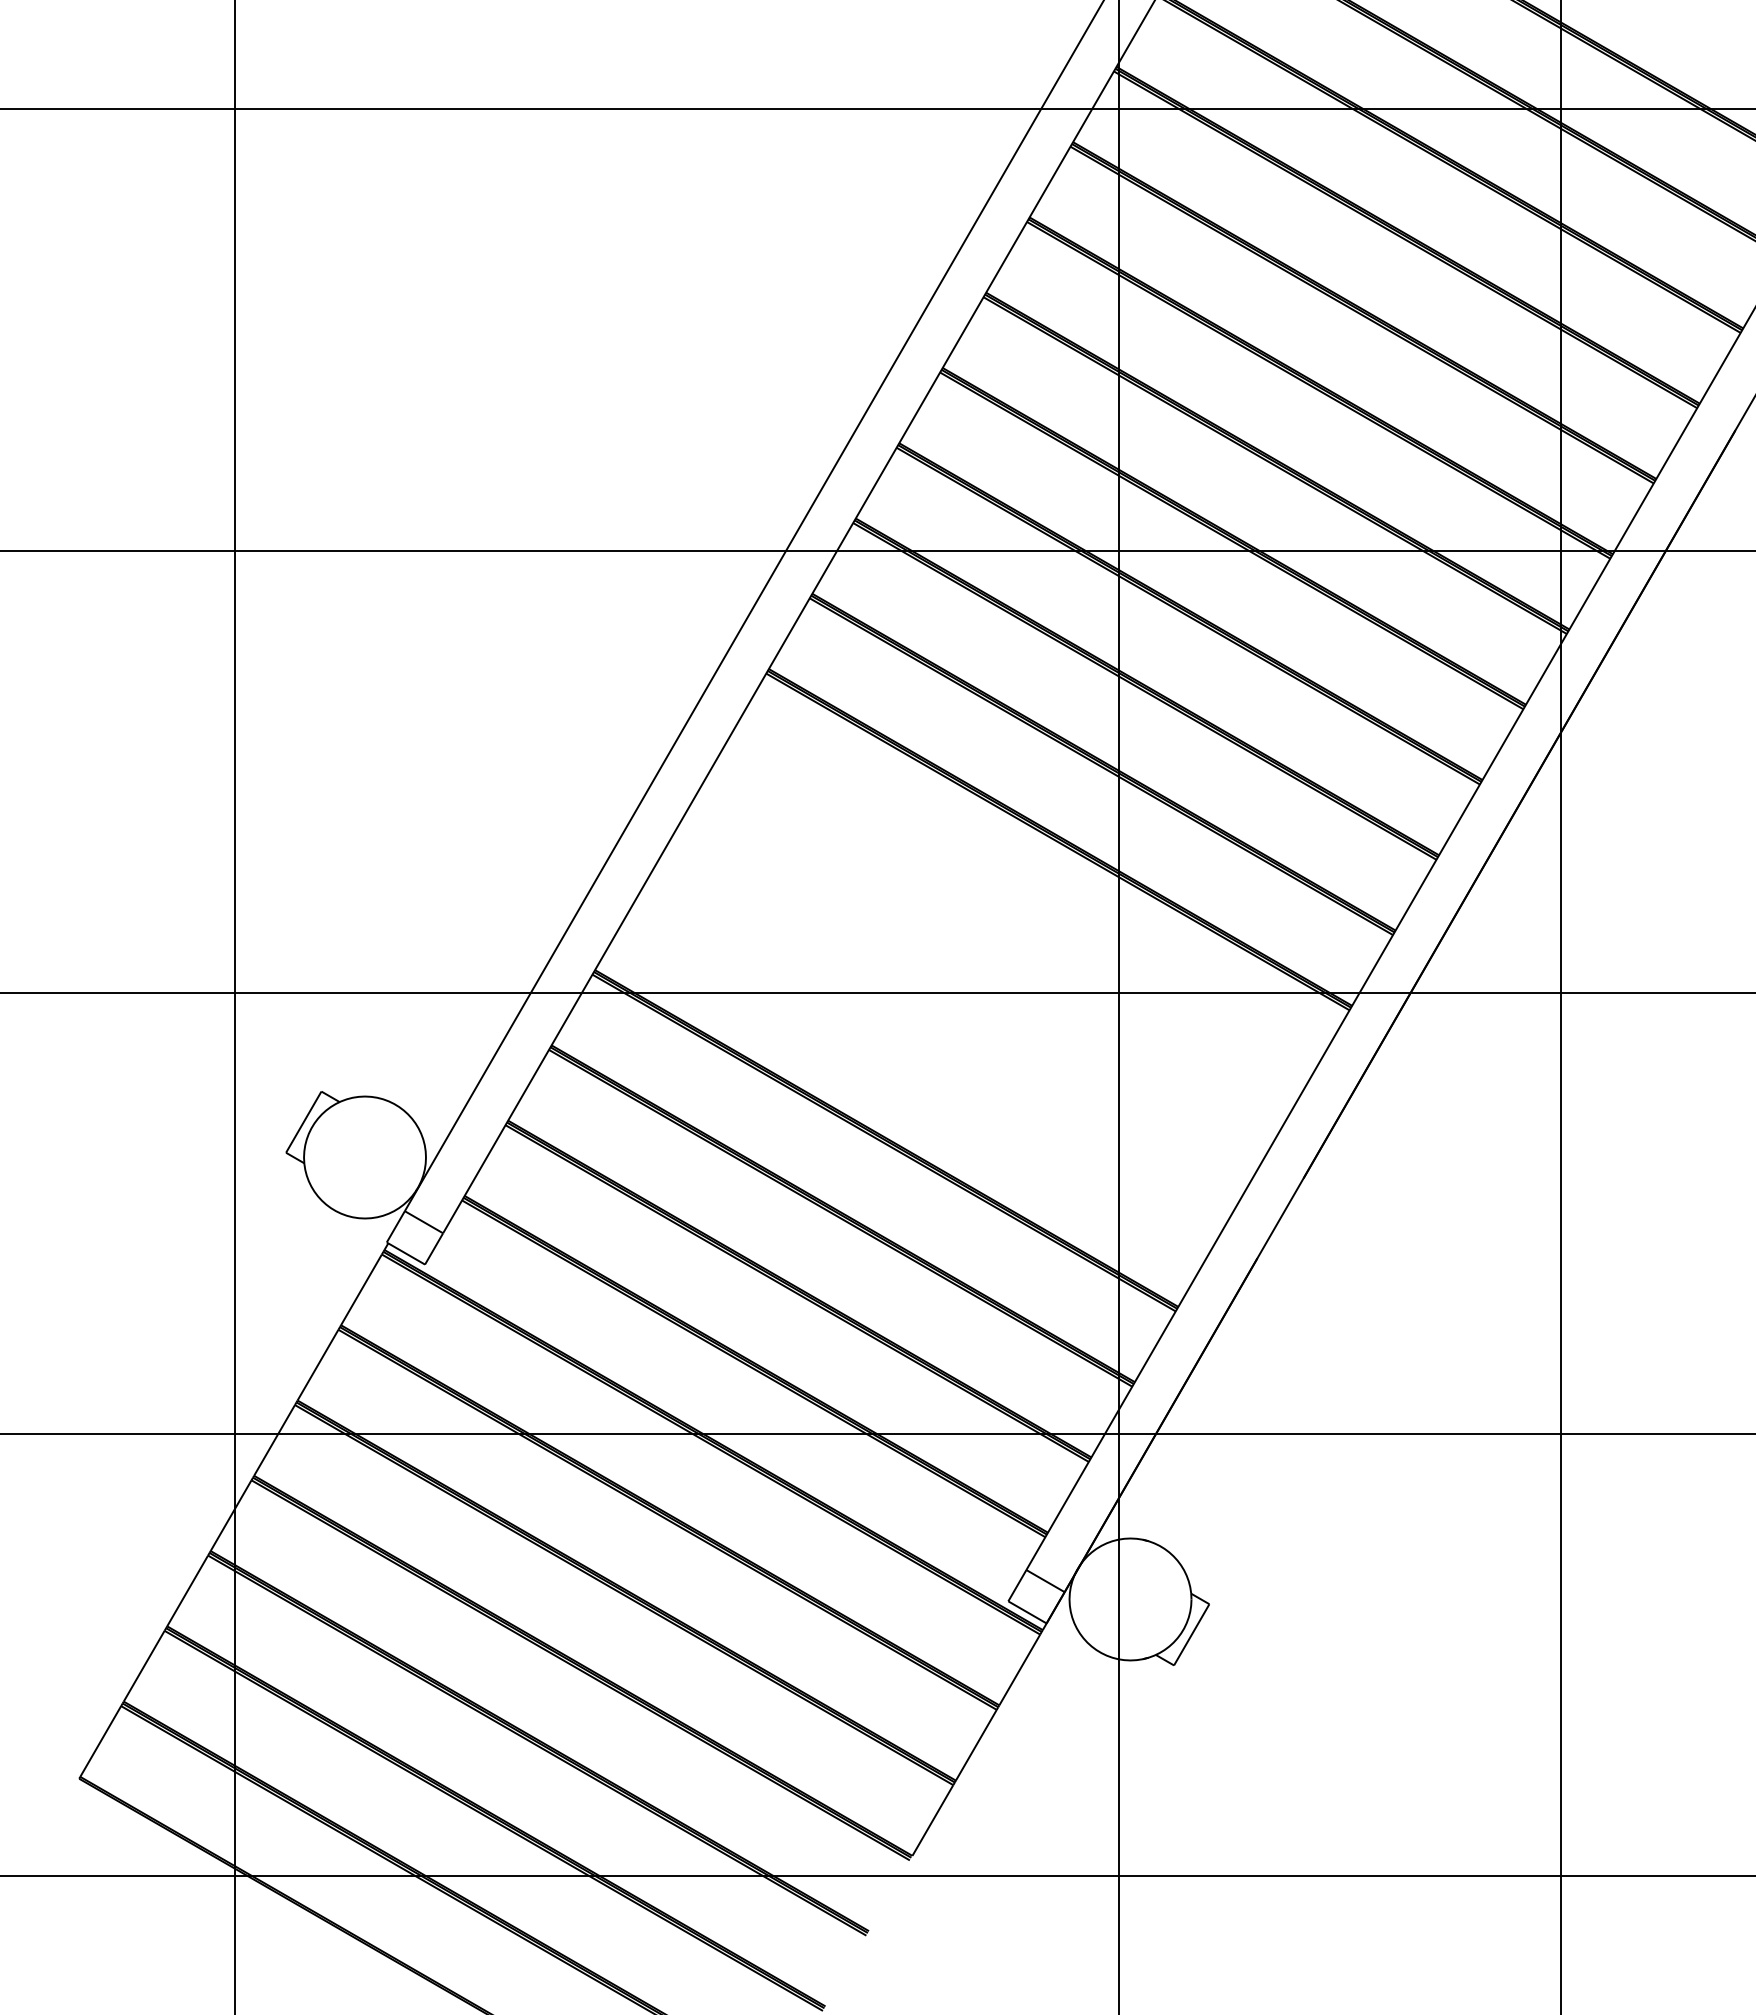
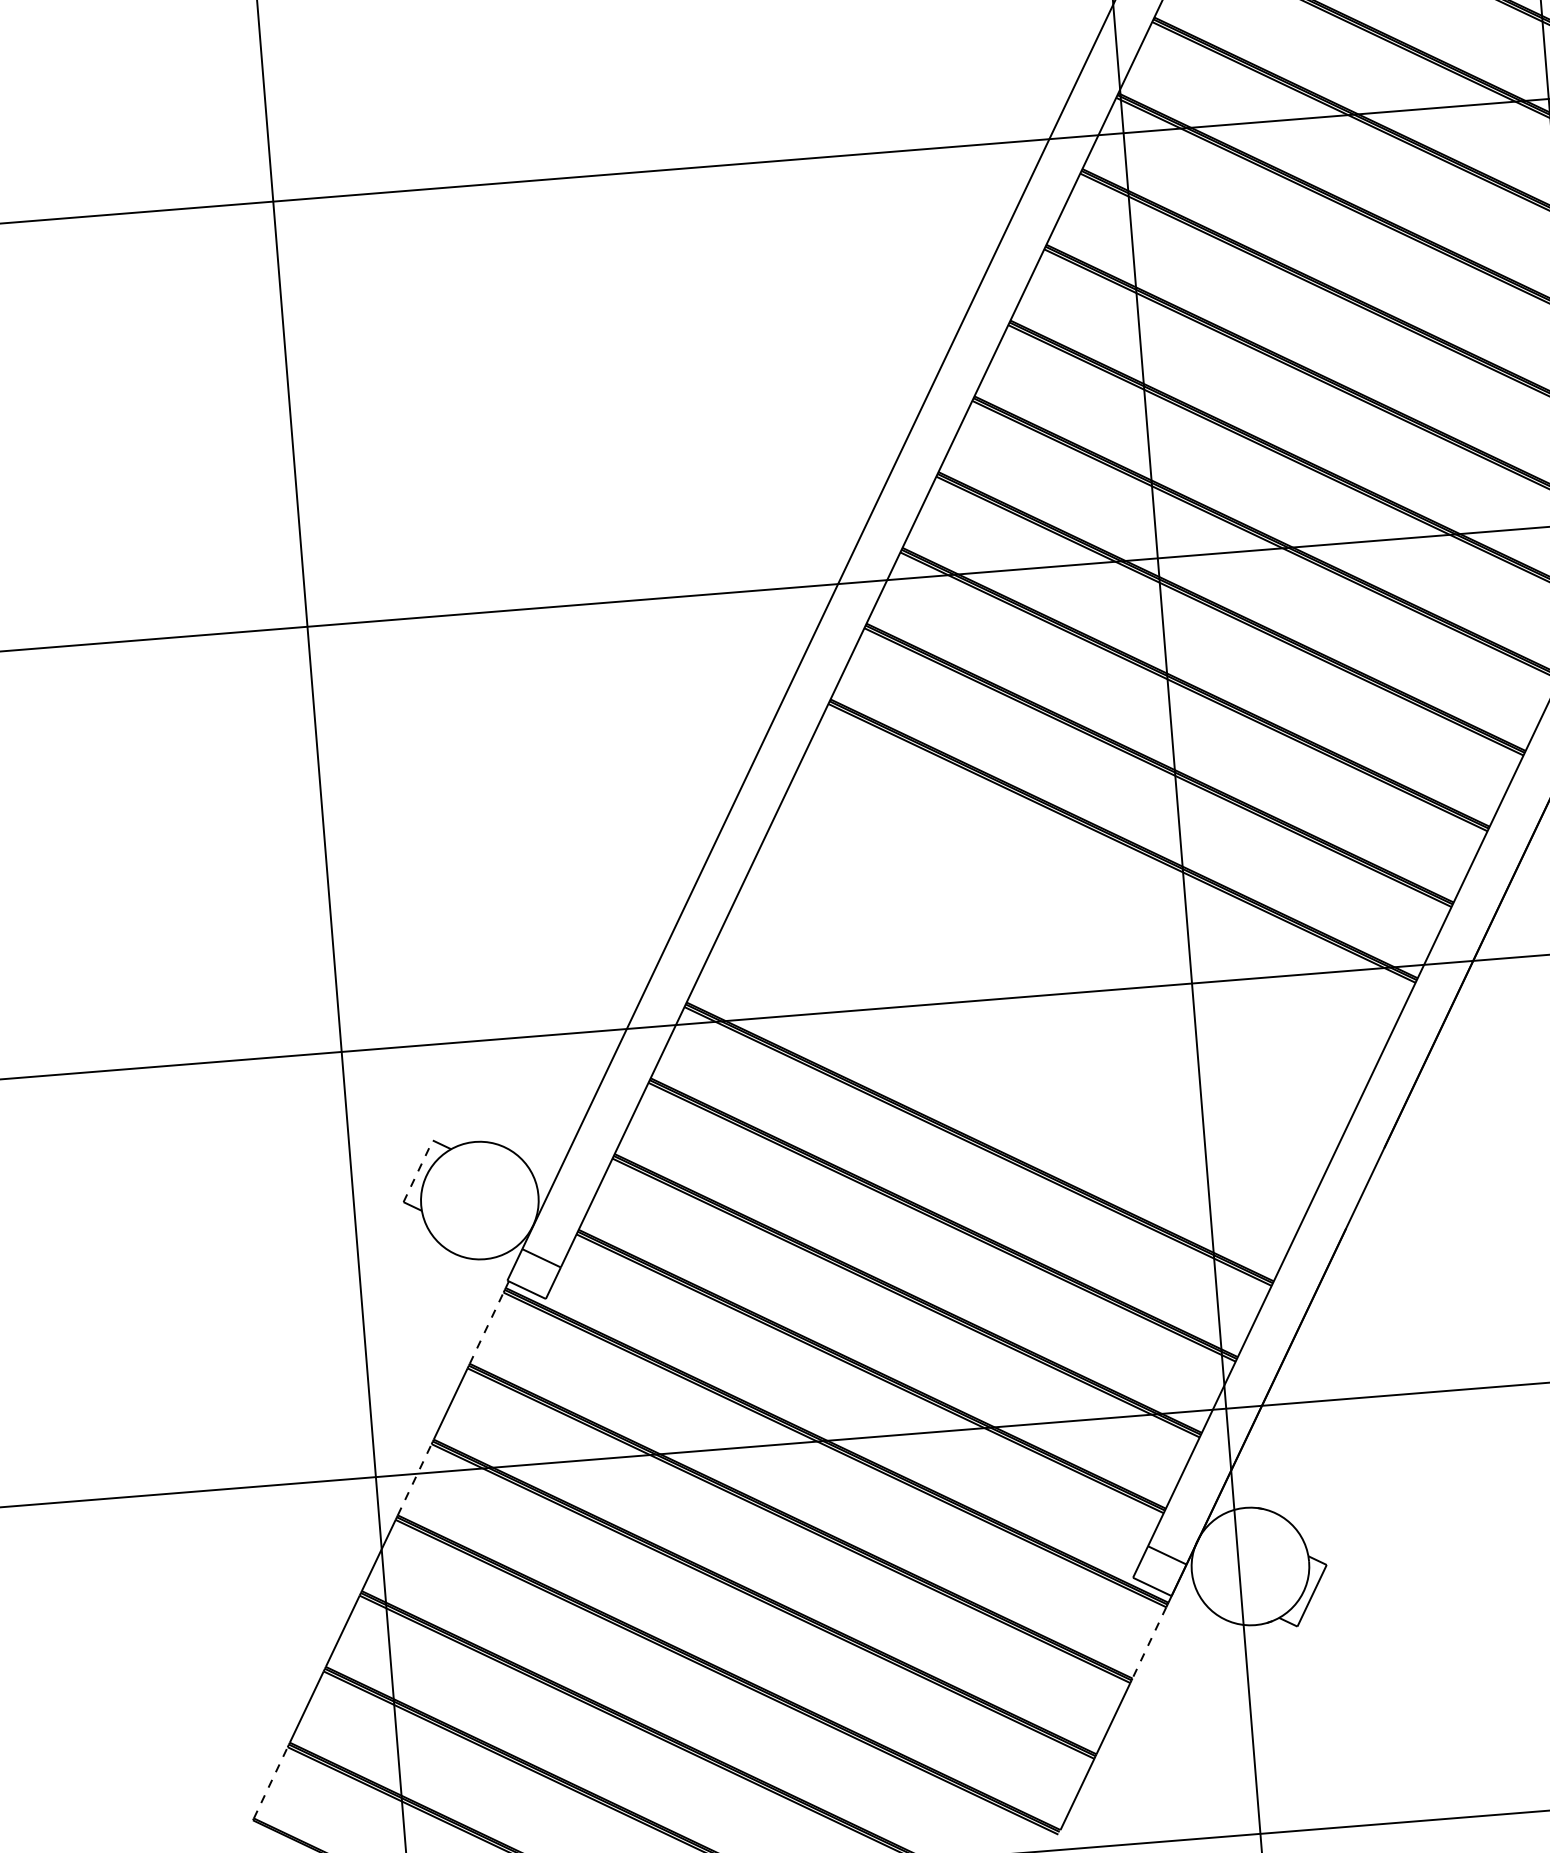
line: (304, 1121) -> (418, 1170), solid -> dashed
line: (361, 1289) -> (486, 1327), solid -> dashed
line: (274, 1440) -> (414, 1479), solid -> dashed
line: (1019, 1669) -> (1149, 1642), solid -> dashed
line: (100, 1741) -> (270, 1782), solid -> dashed

